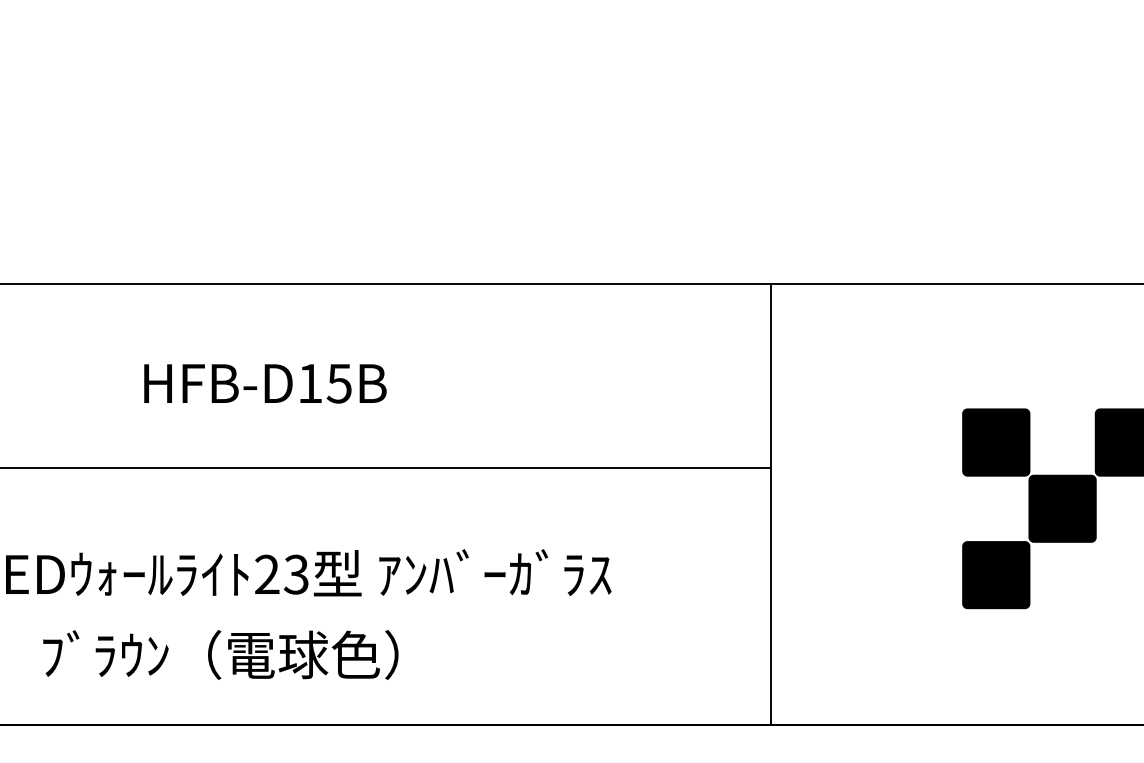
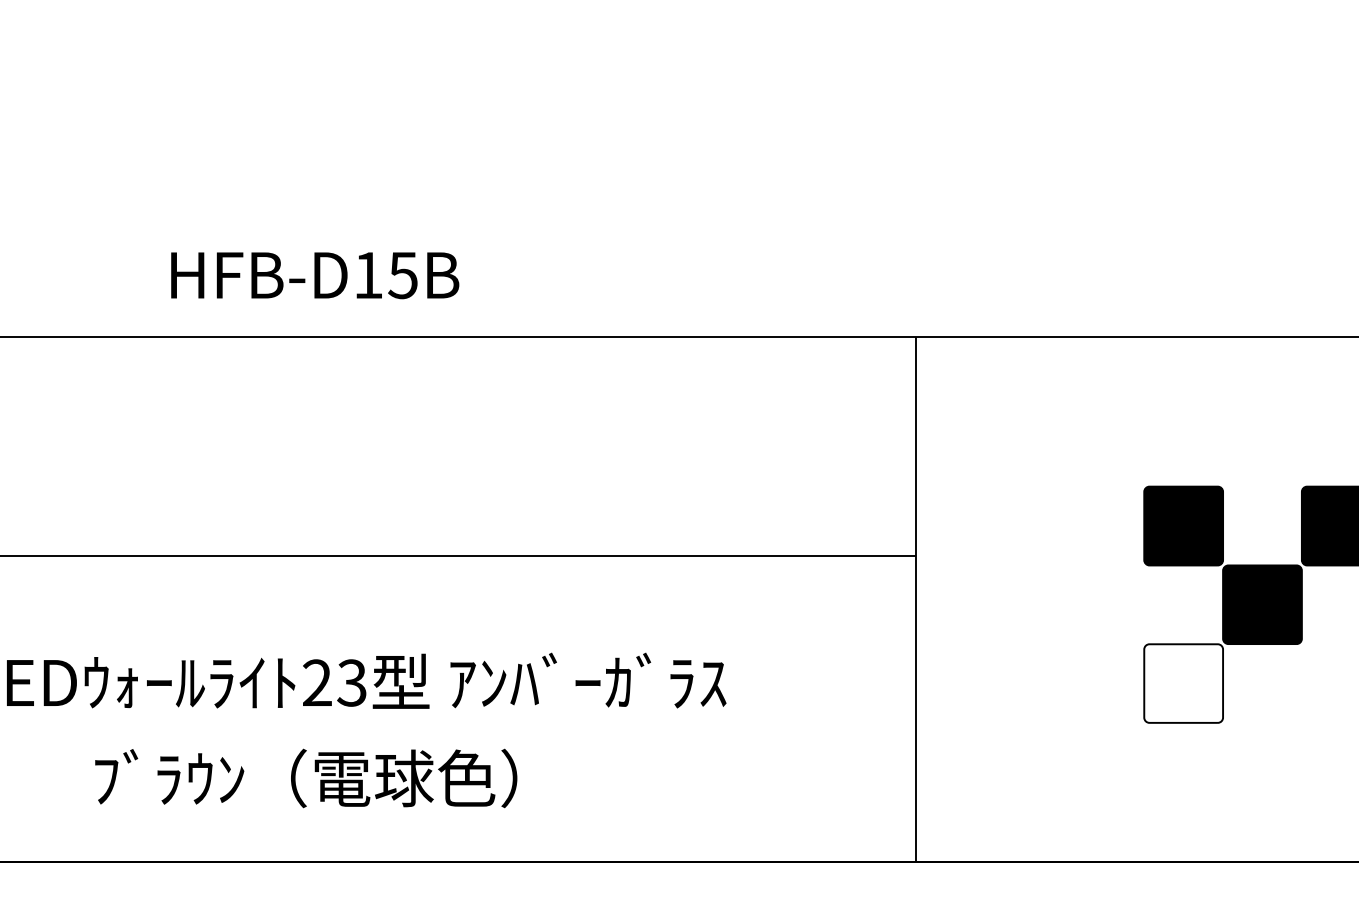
text: (265, 383) -> (315, 275), moved
fill: (996, 575) -> (1183, 684), removed
text: (220, 654) -> (305, 777), moved

